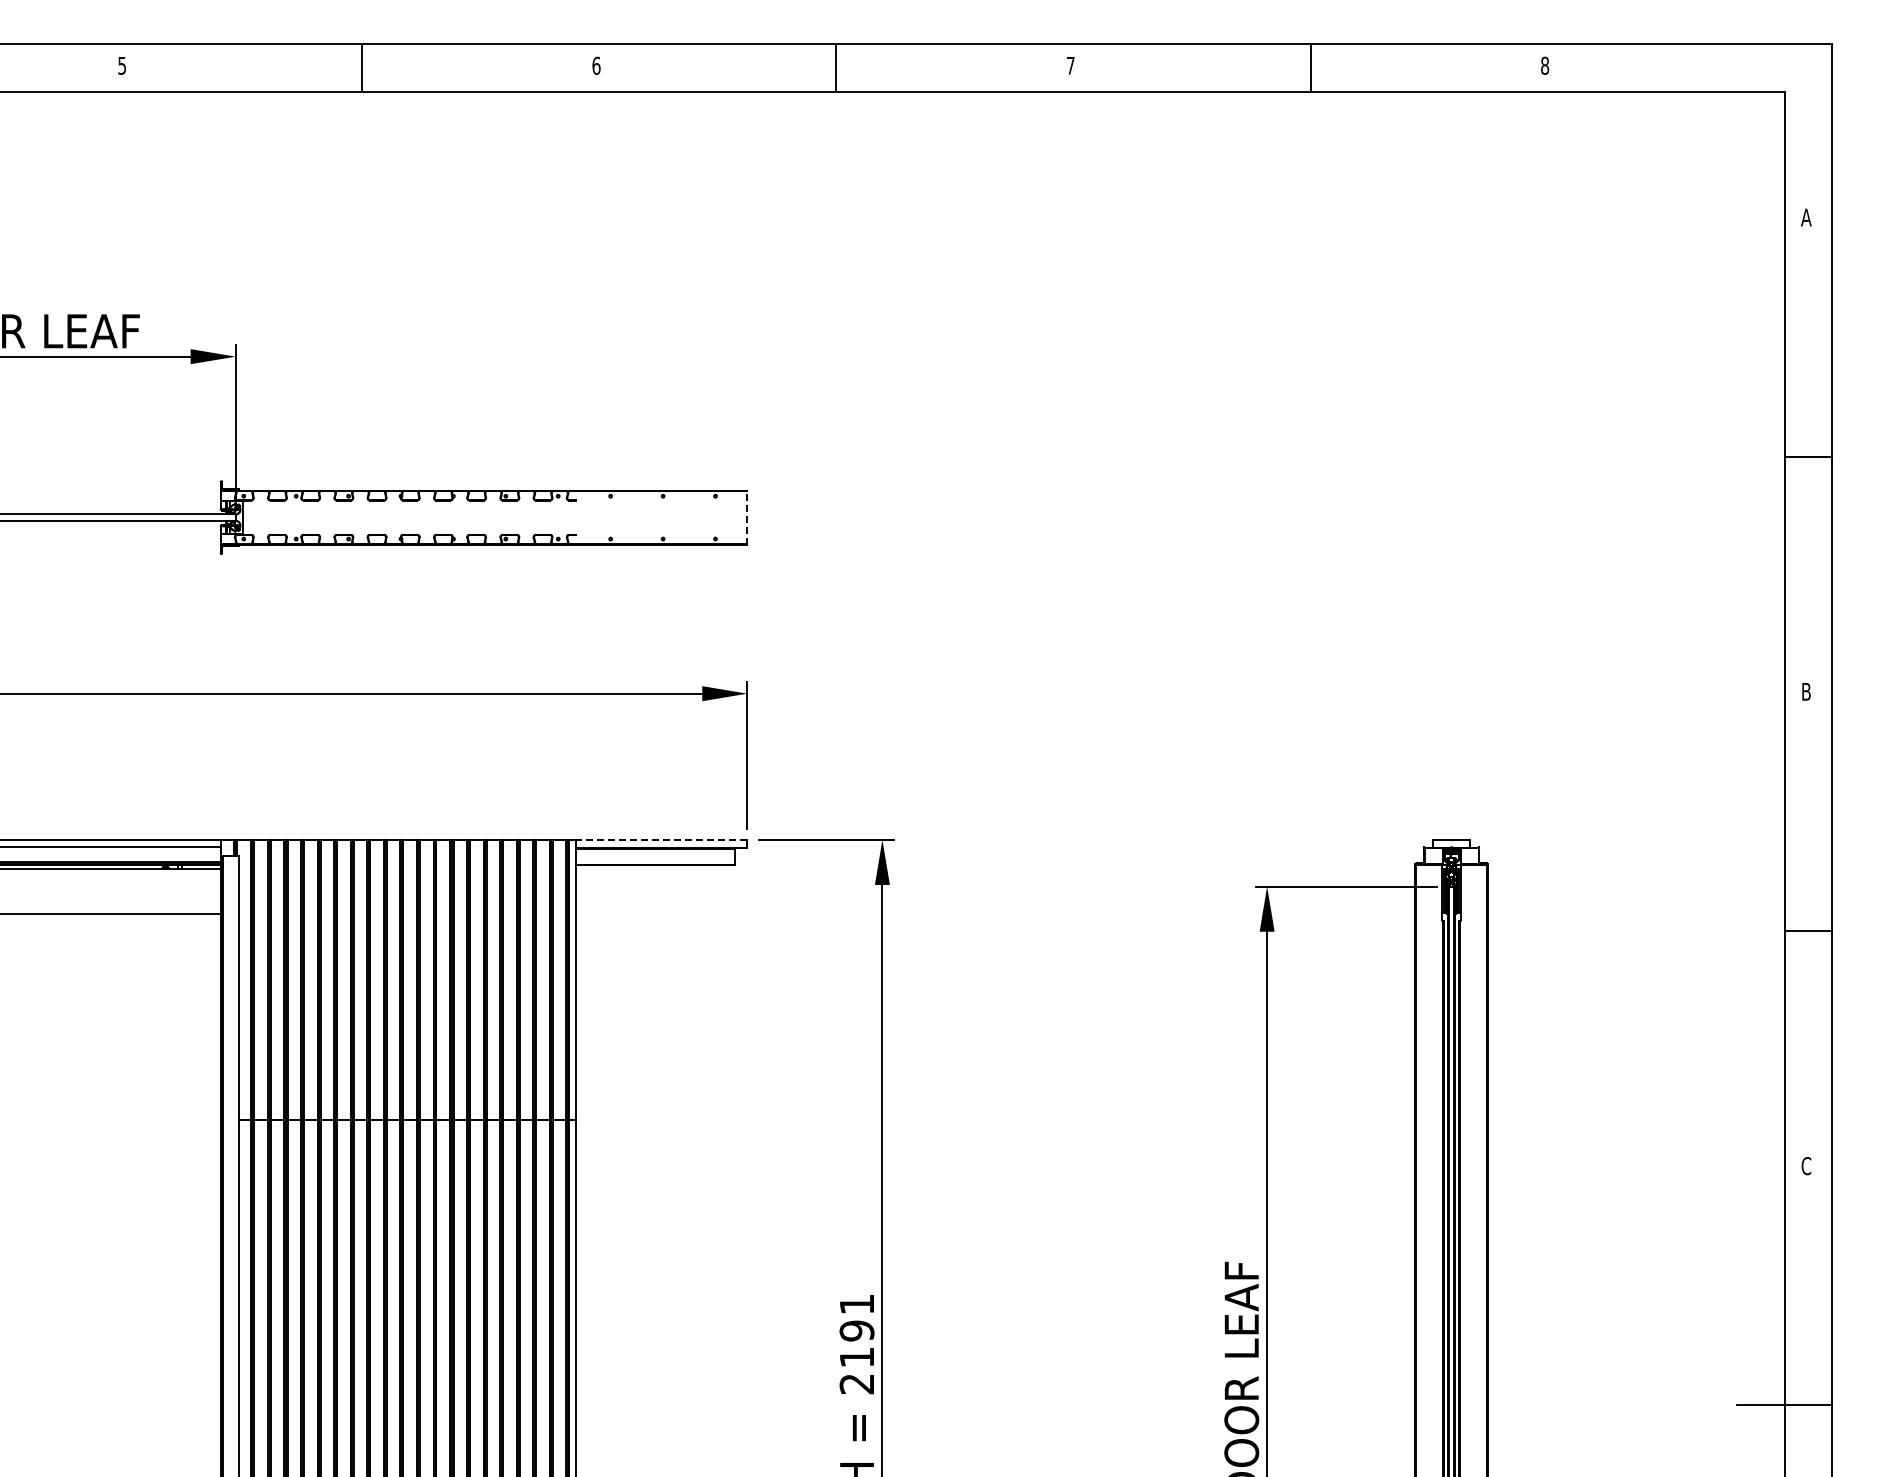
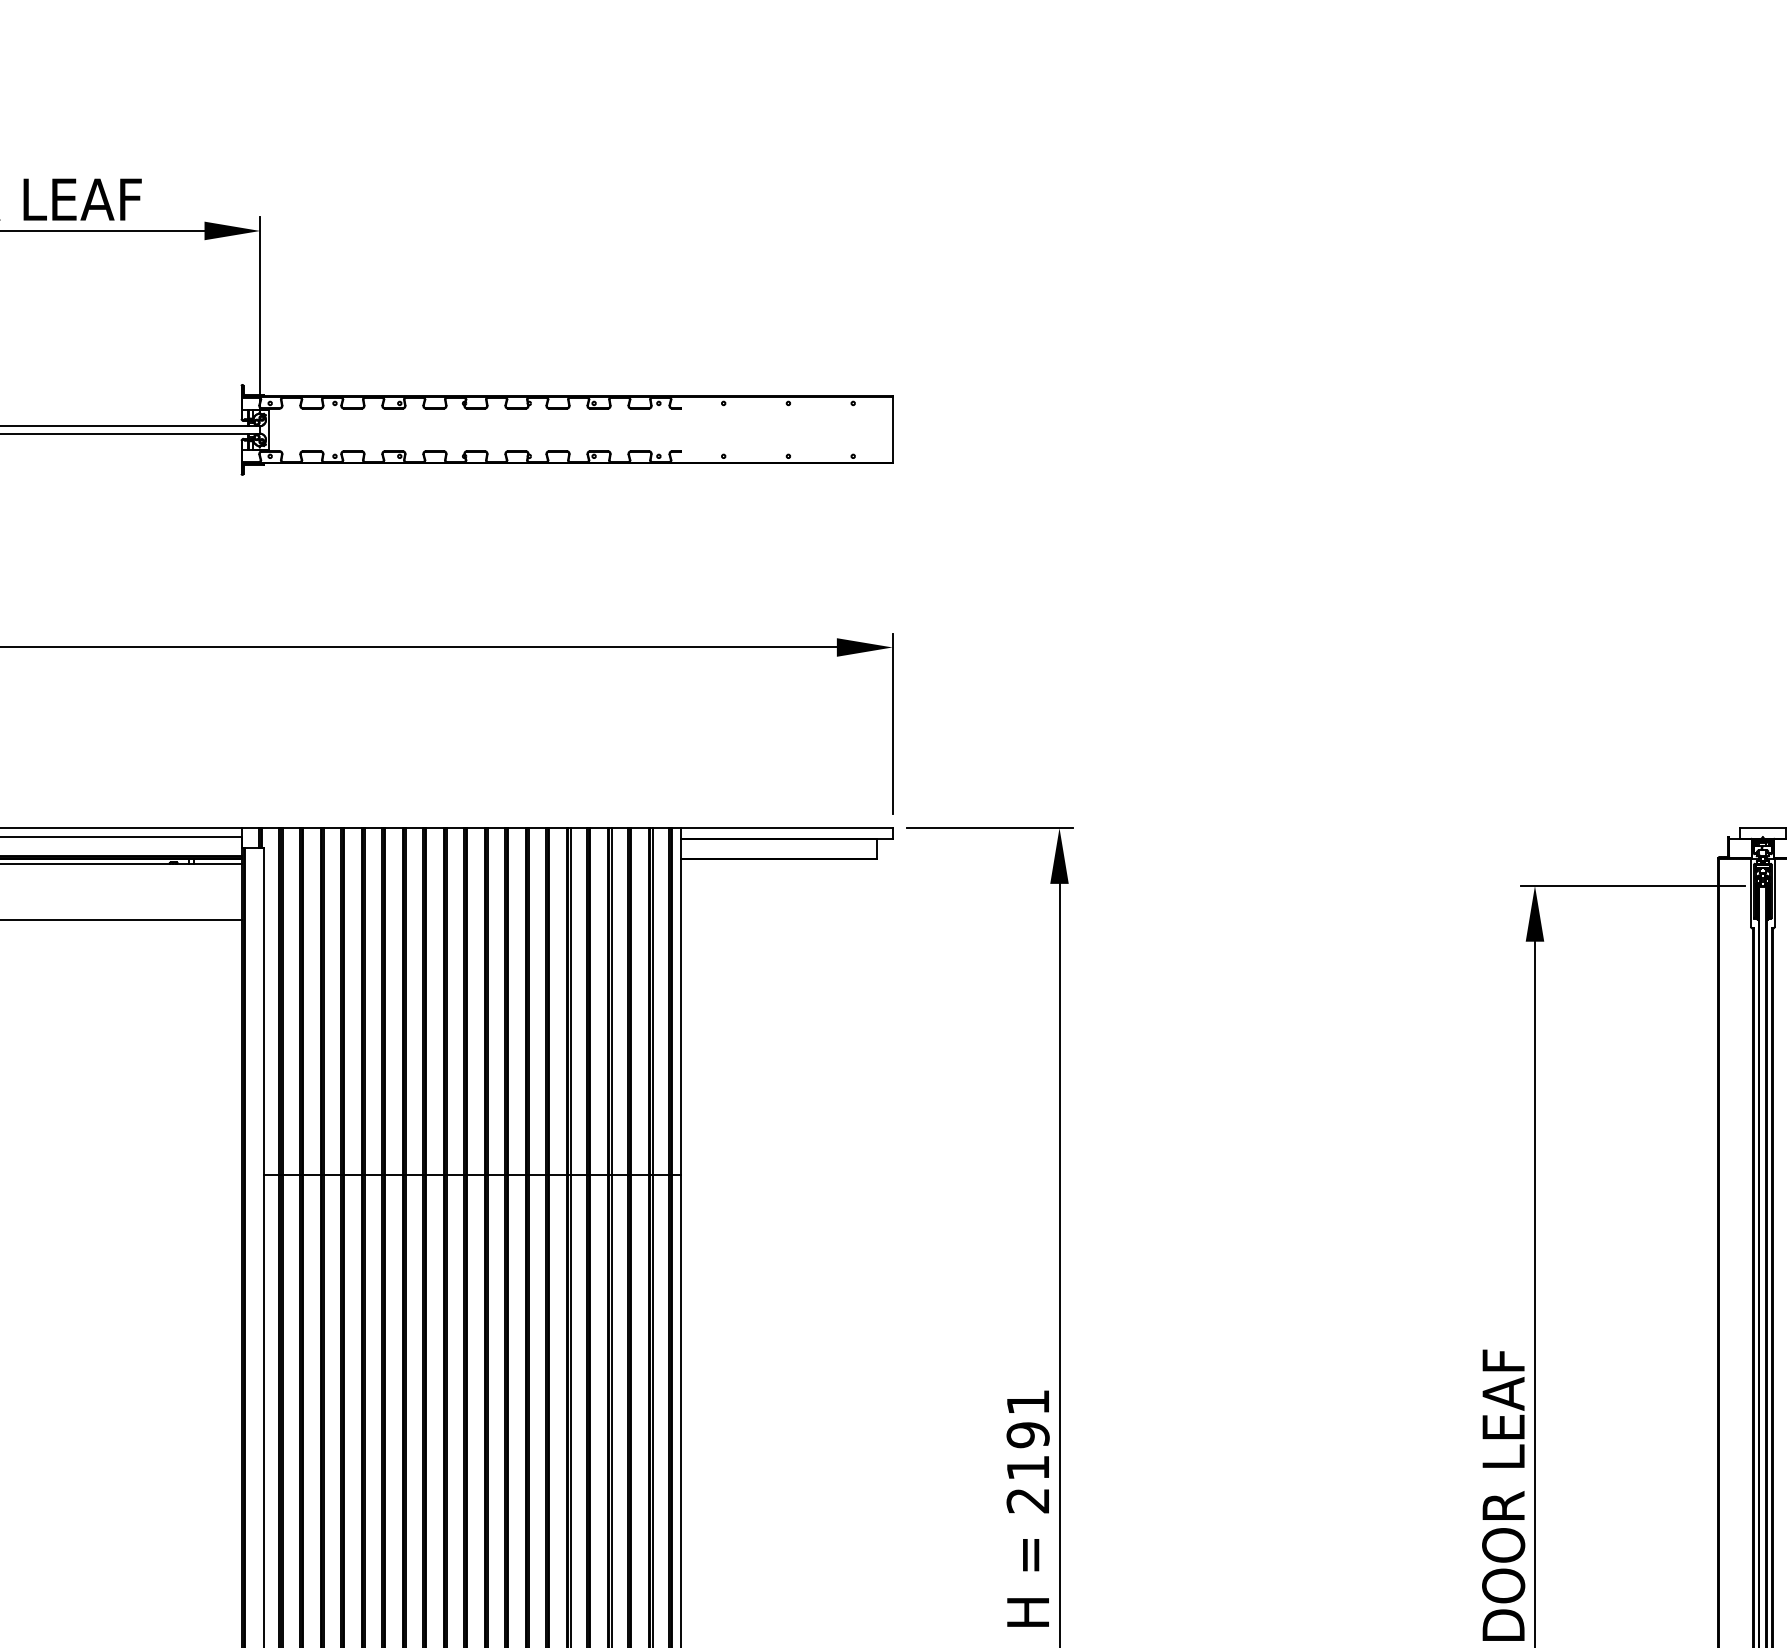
line: (747, 517) -> (892, 429), dashed -> solid
line: (661, 839) -> (786, 827), dashed -> solid

